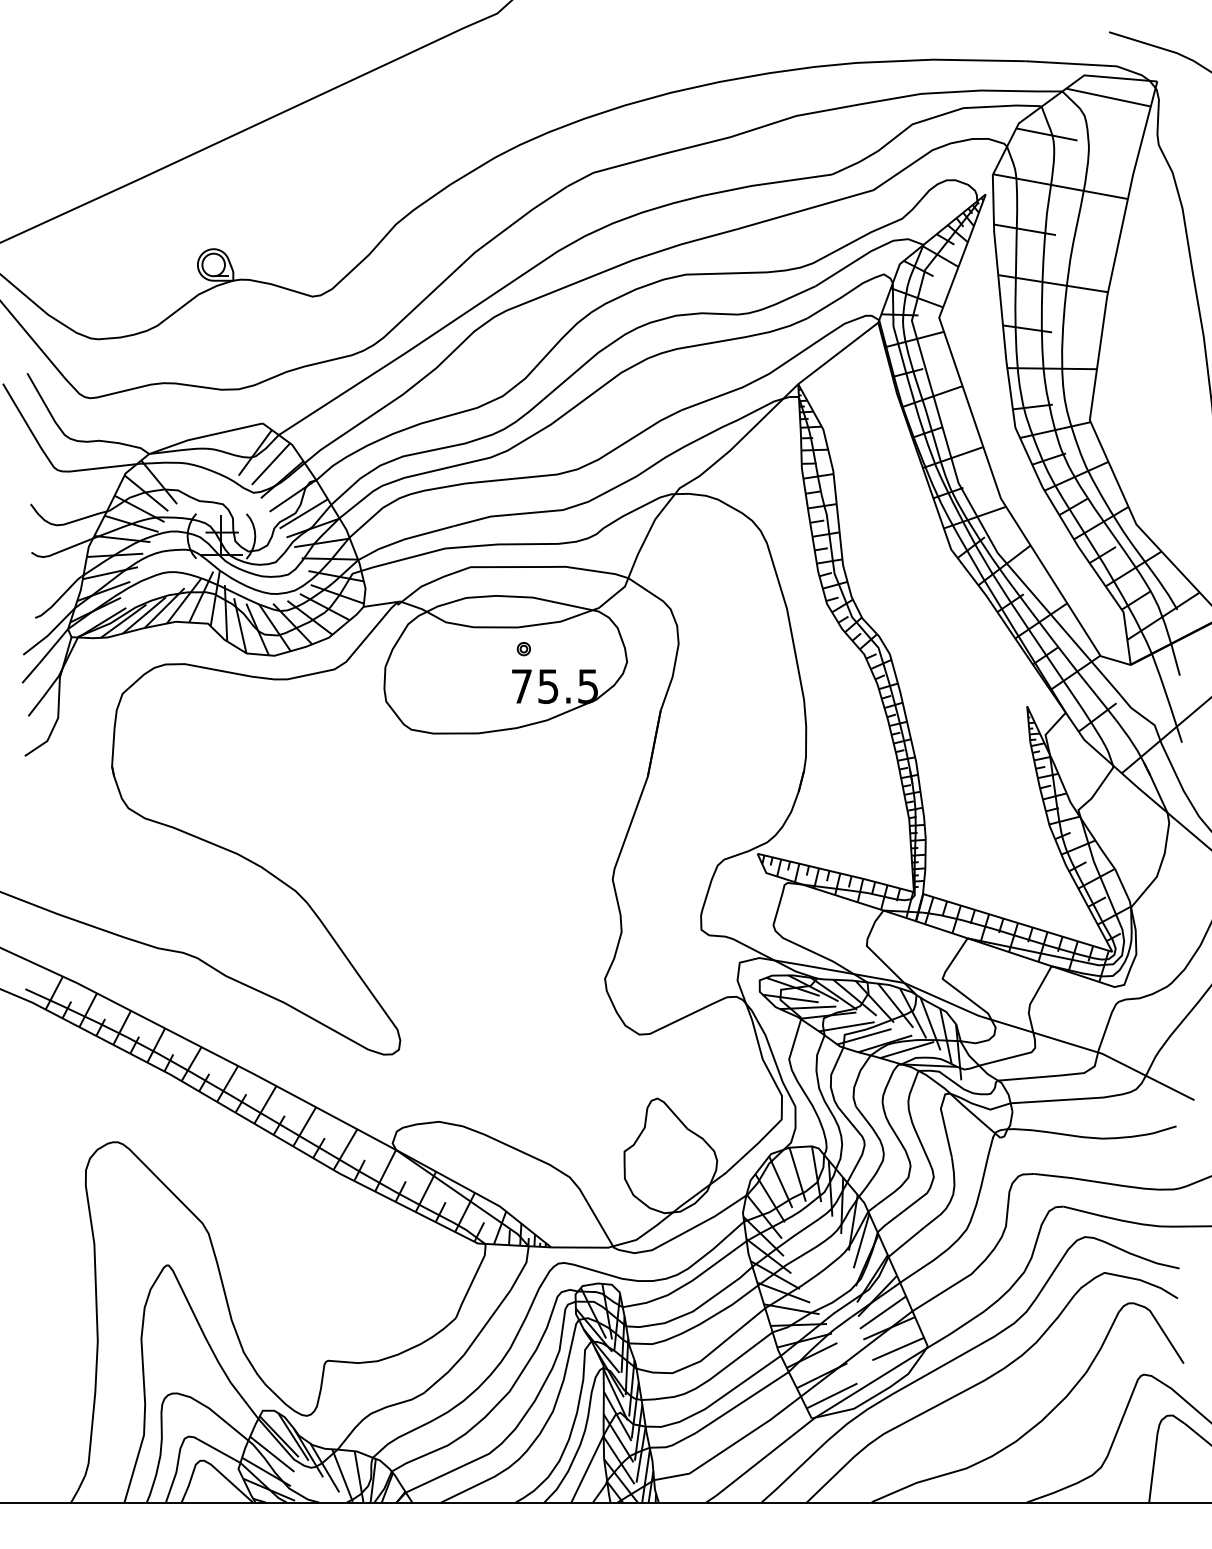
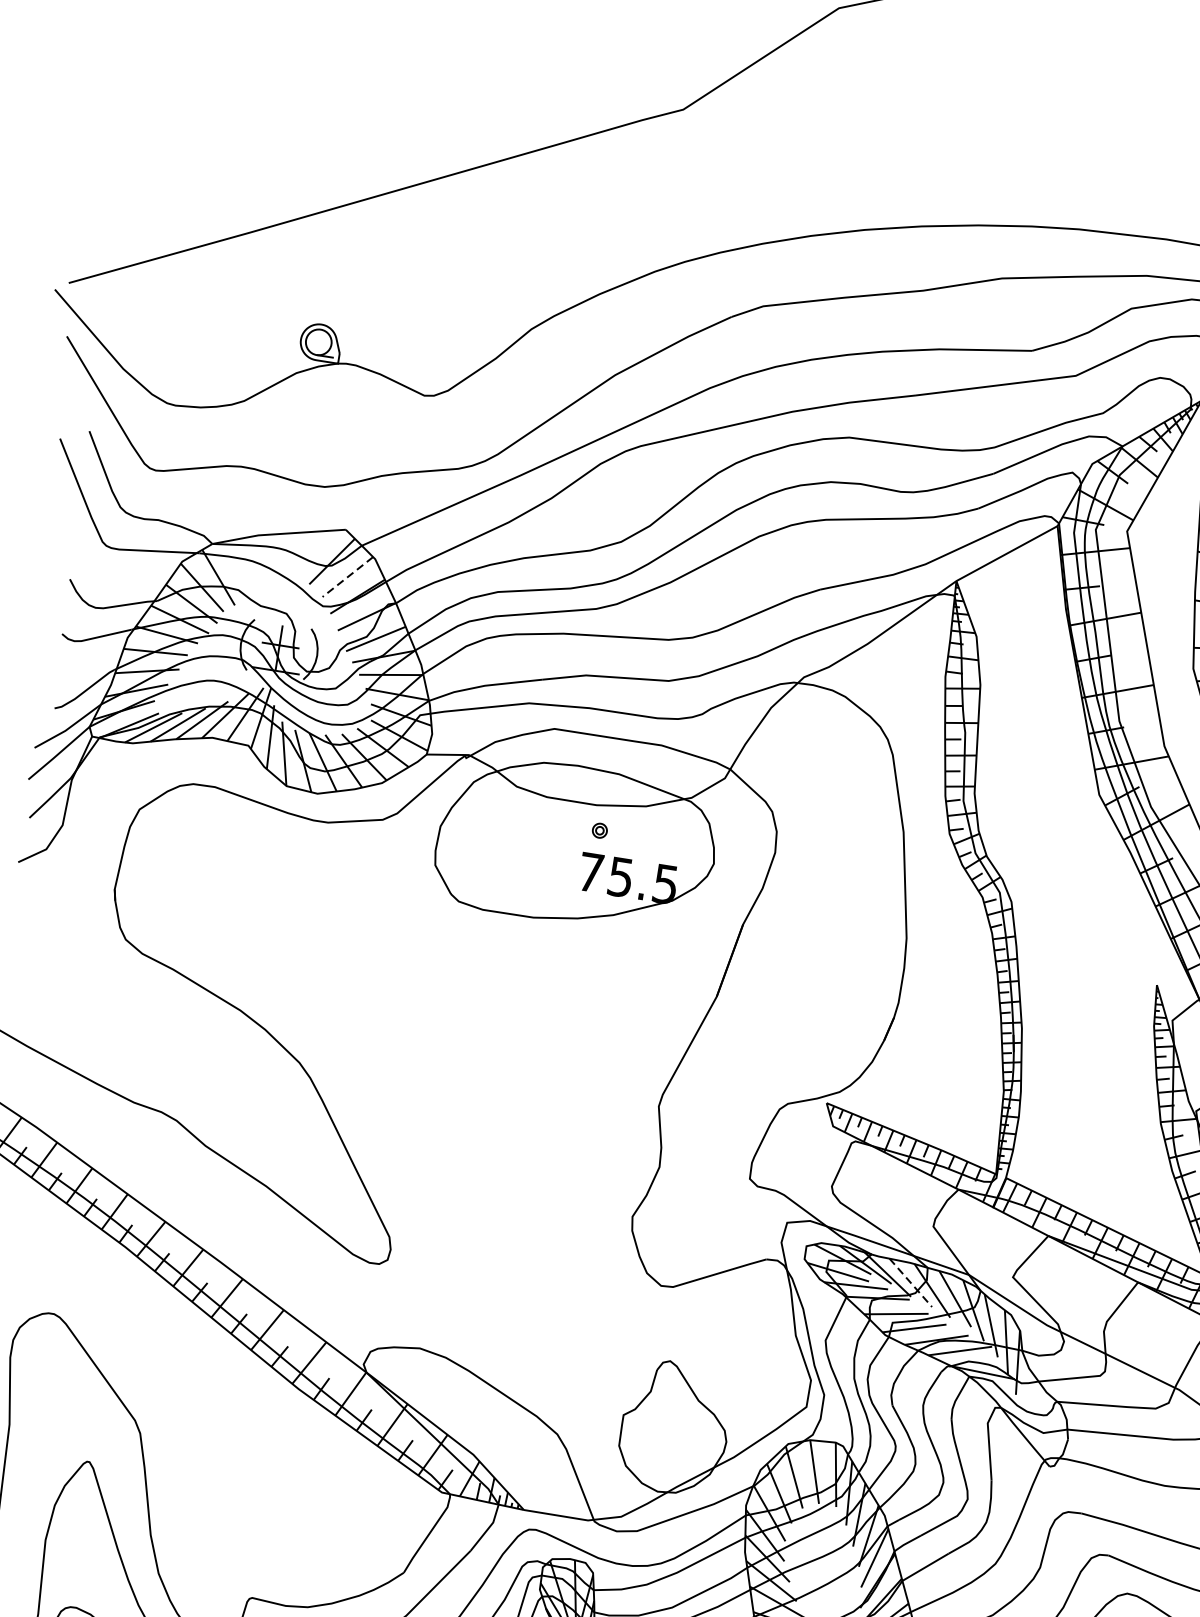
line: (270, 464) -> (347, 577), solid -> dashed
line: (855, 998) -> (911, 1283), solid -> dashed

